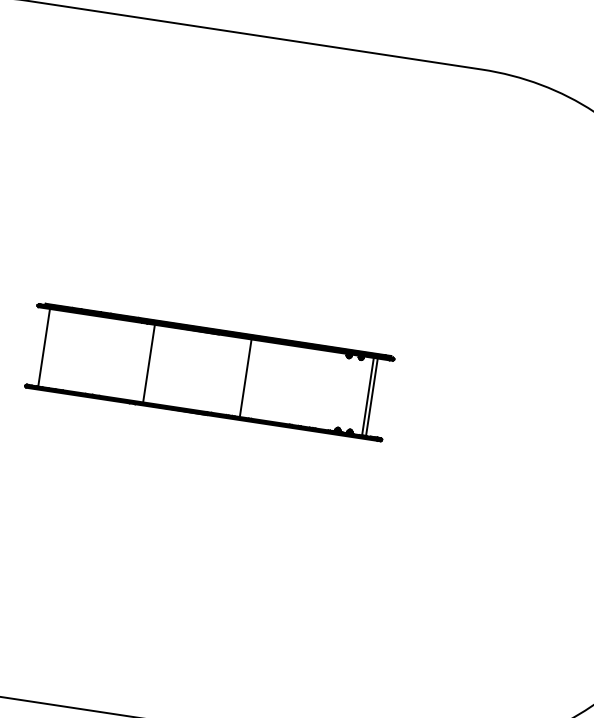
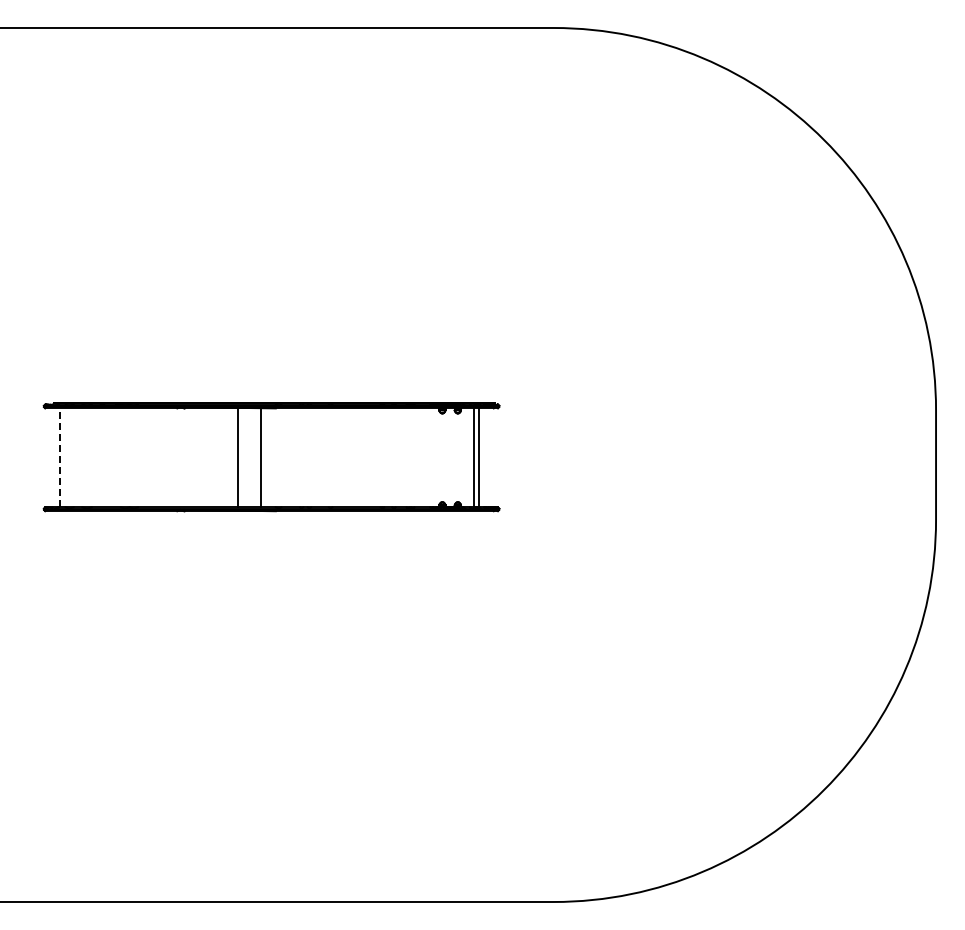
line: (44, 347) -> (60, 457), solid -> dashed
line: (149, 363) -> (238, 457), moved
line: (245, 377) -> (261, 457), moved

